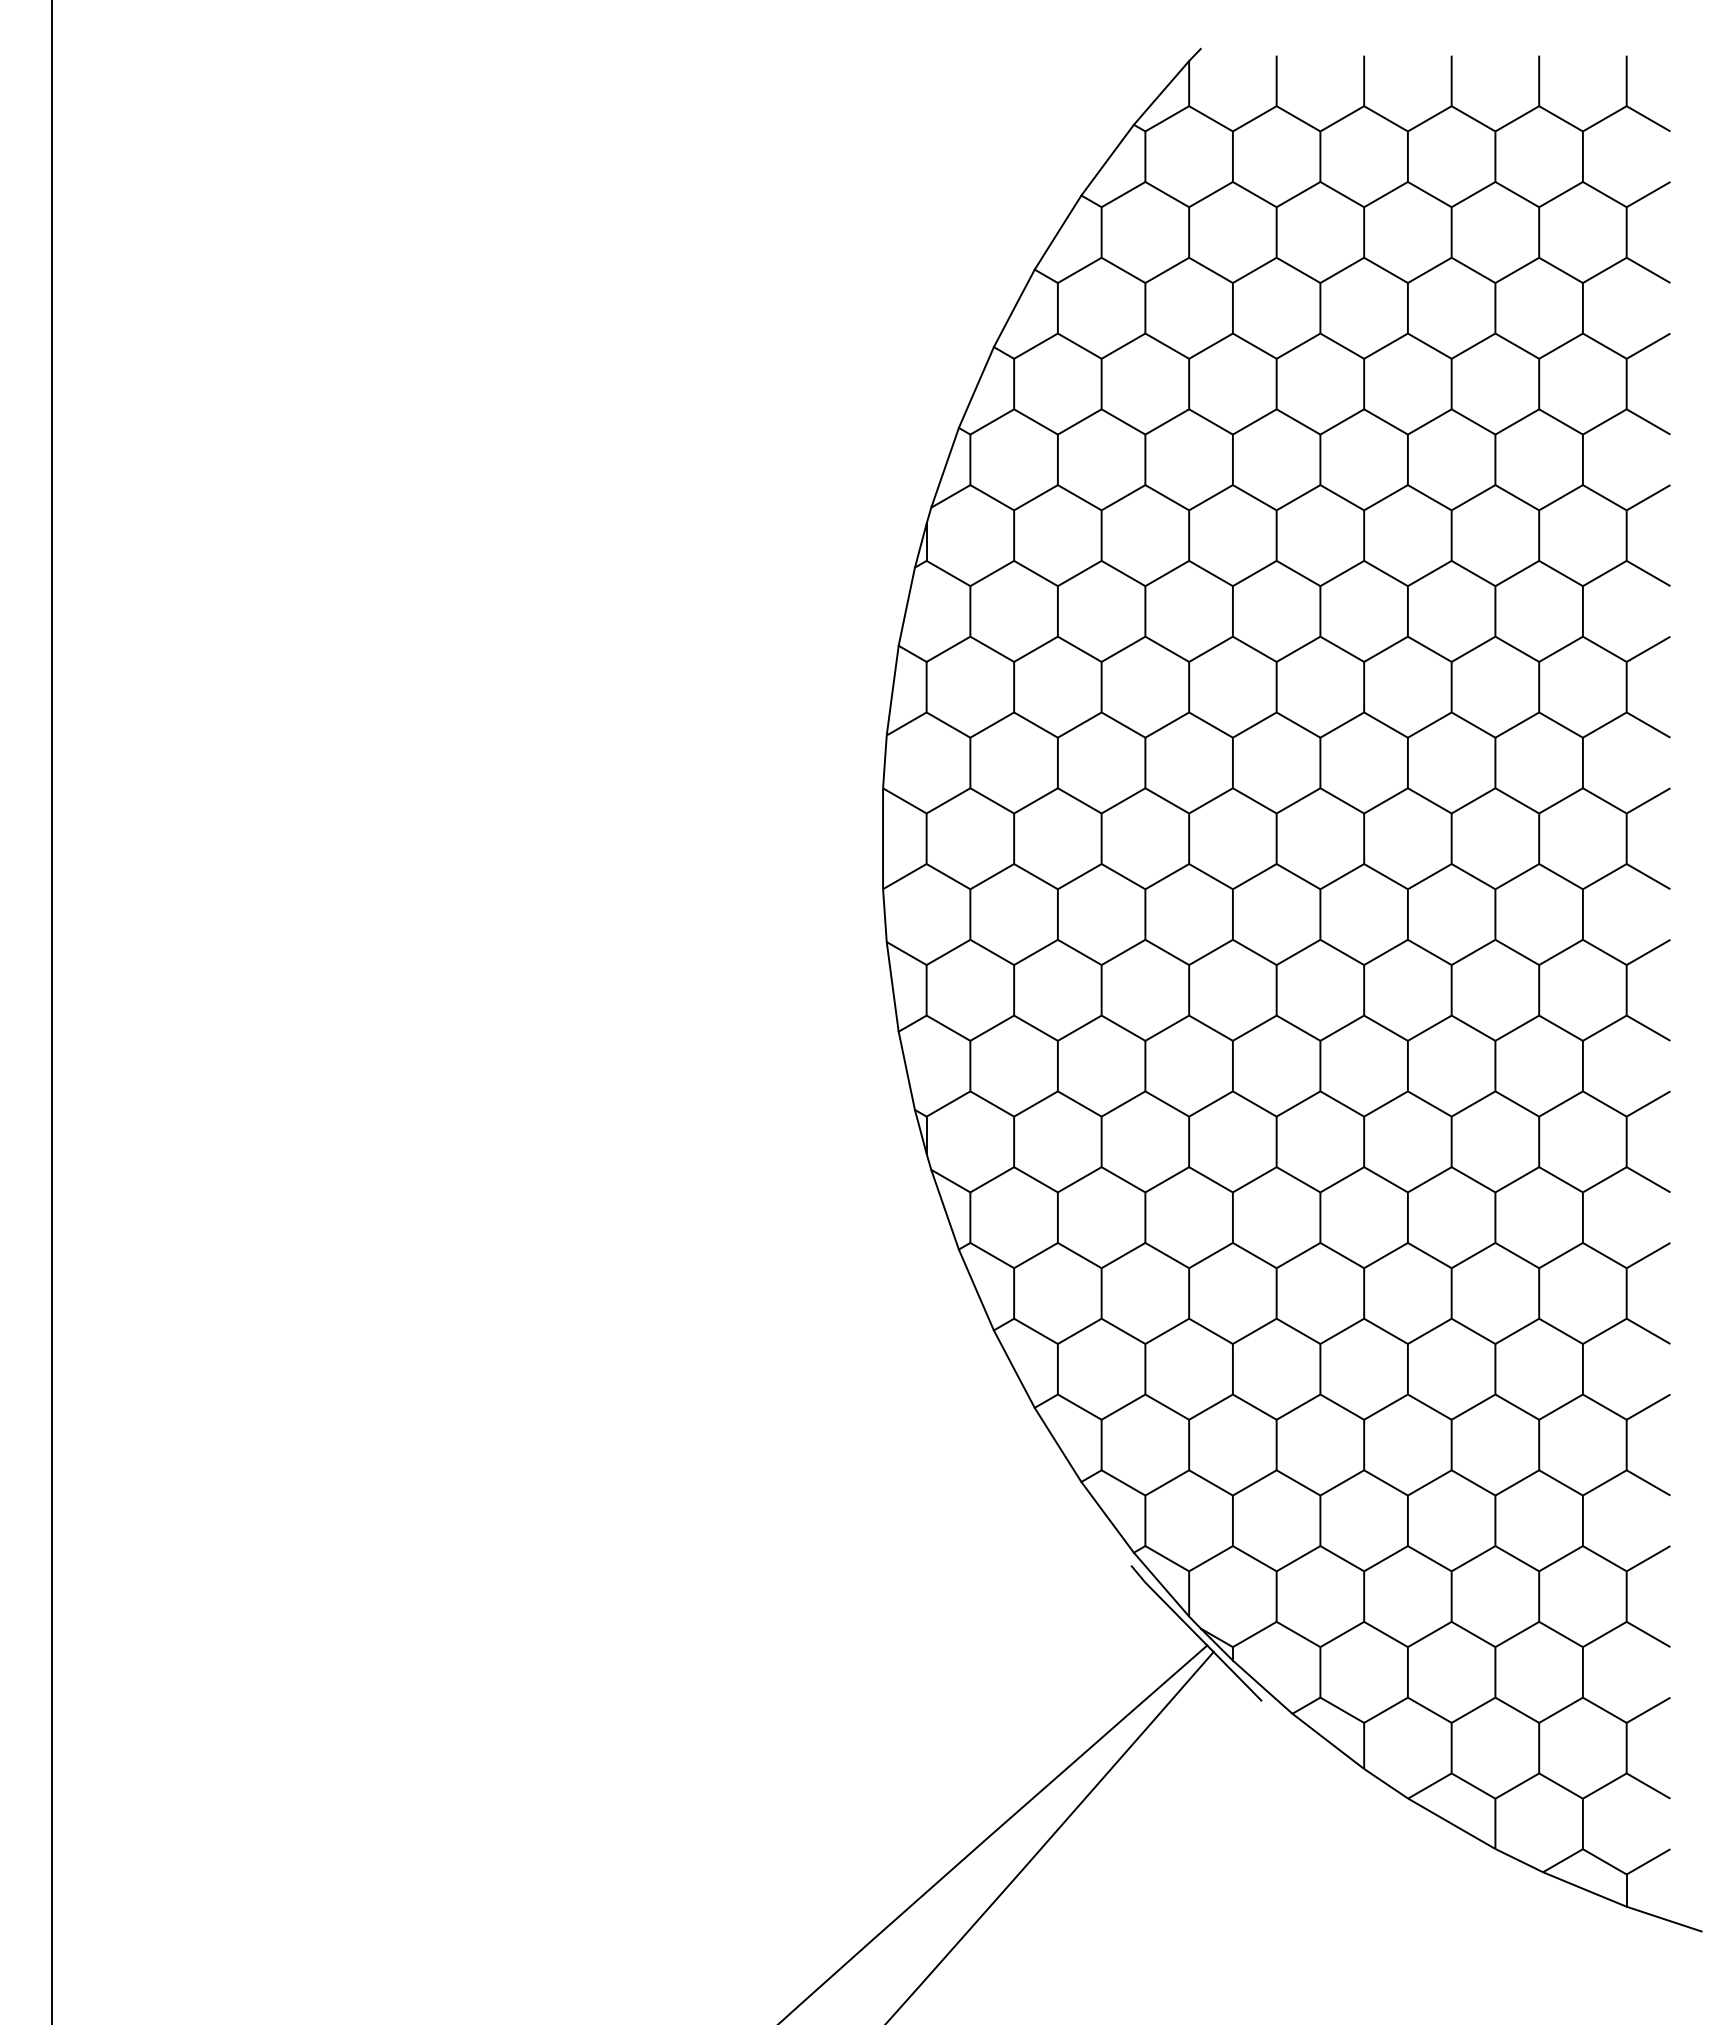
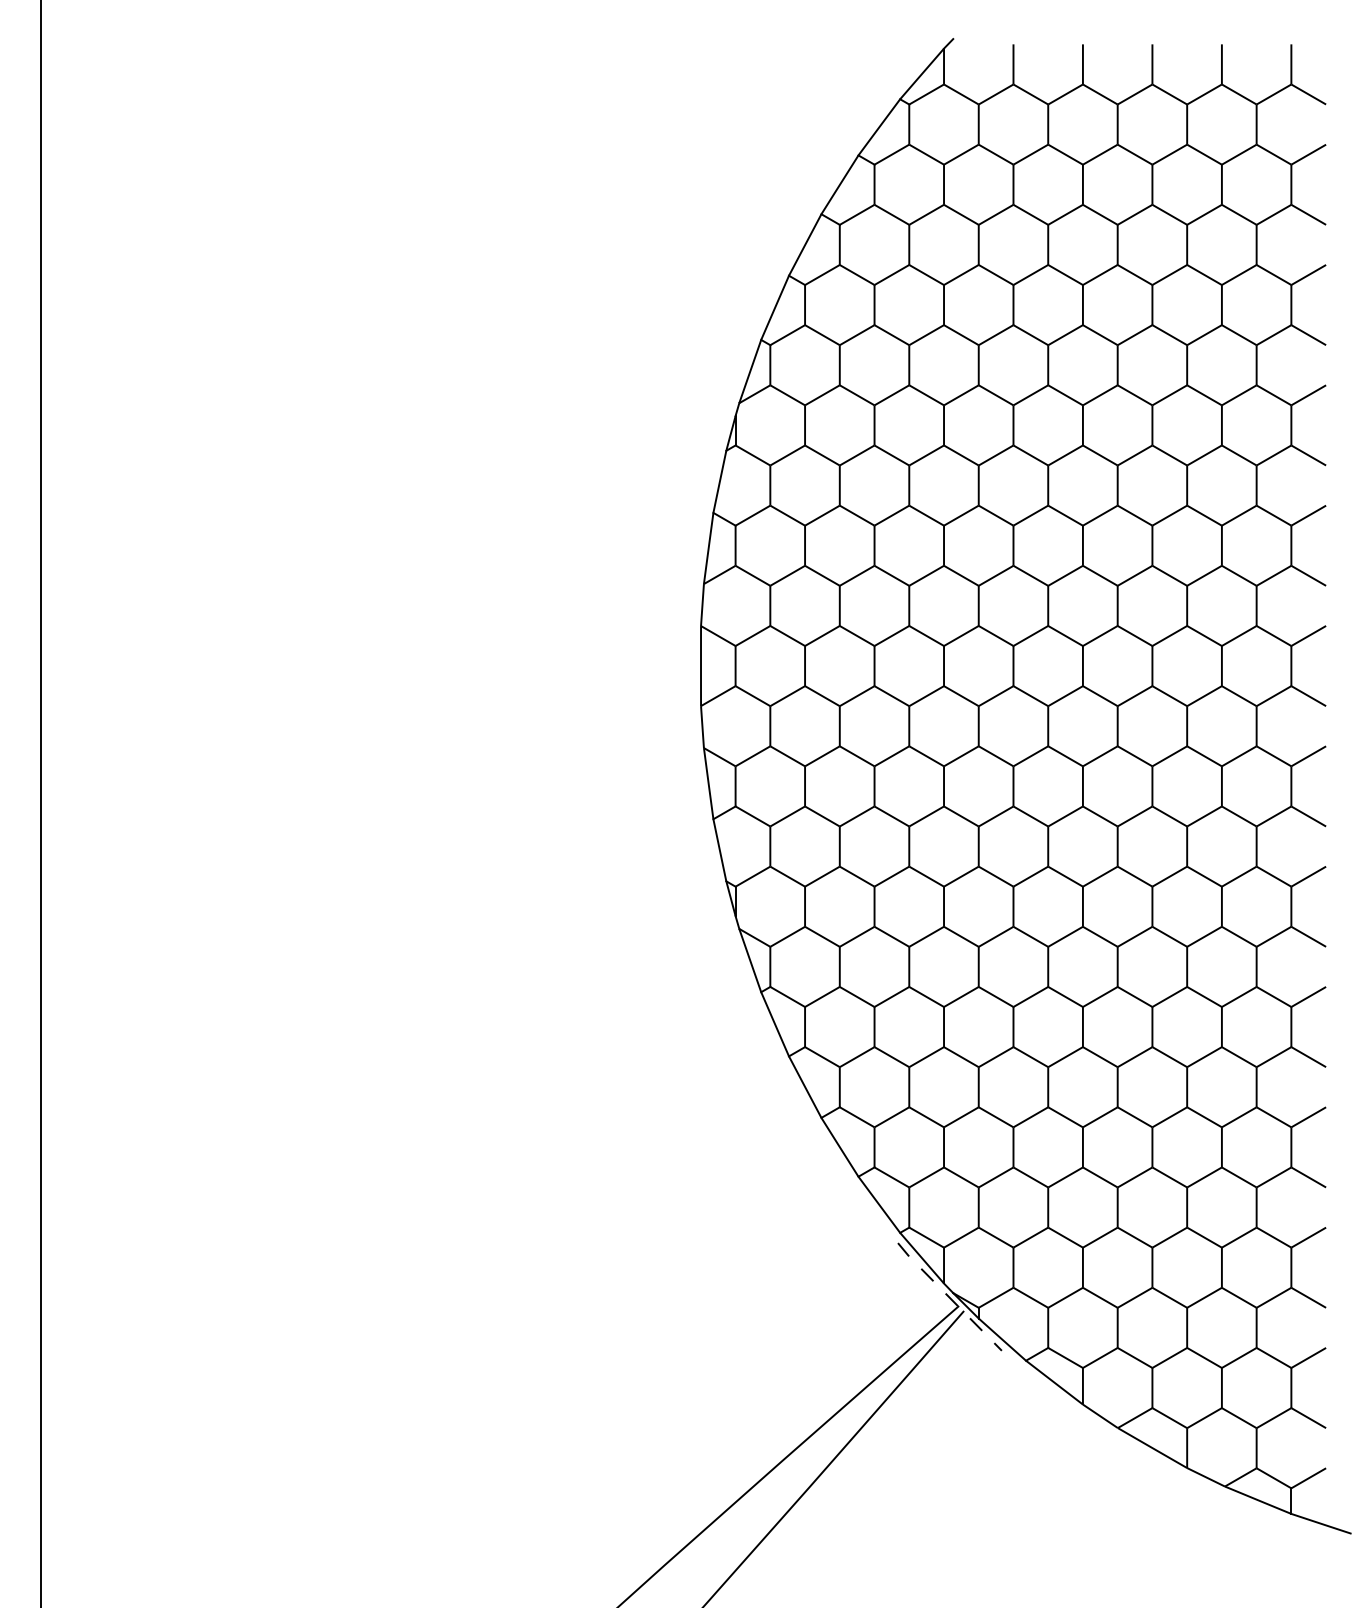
line: (1195, 1633) -> (949, 1297), solid -> dashed

